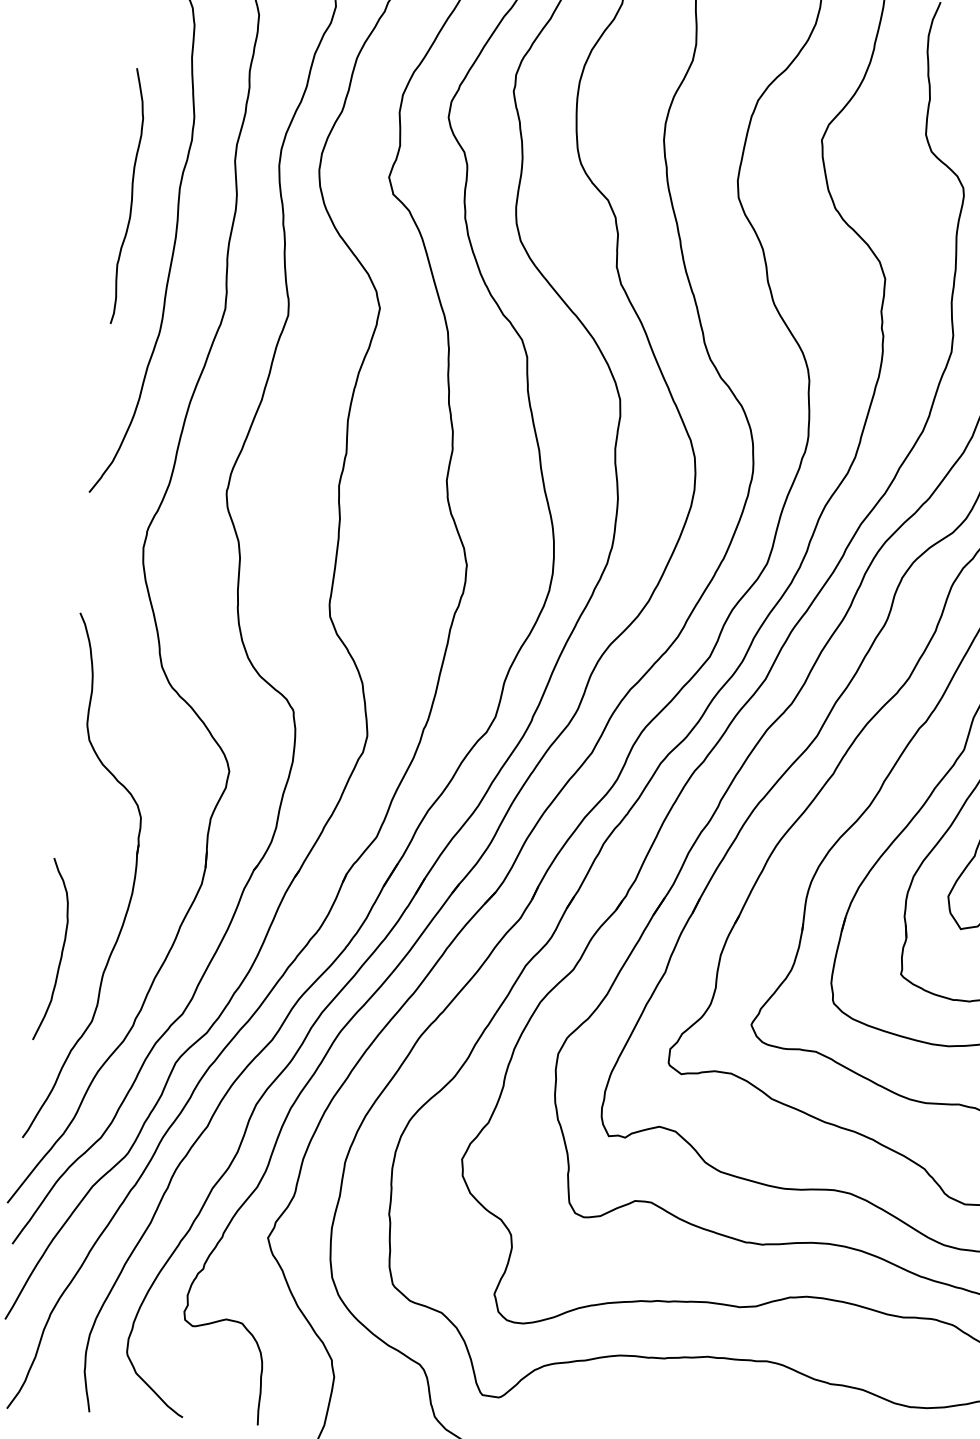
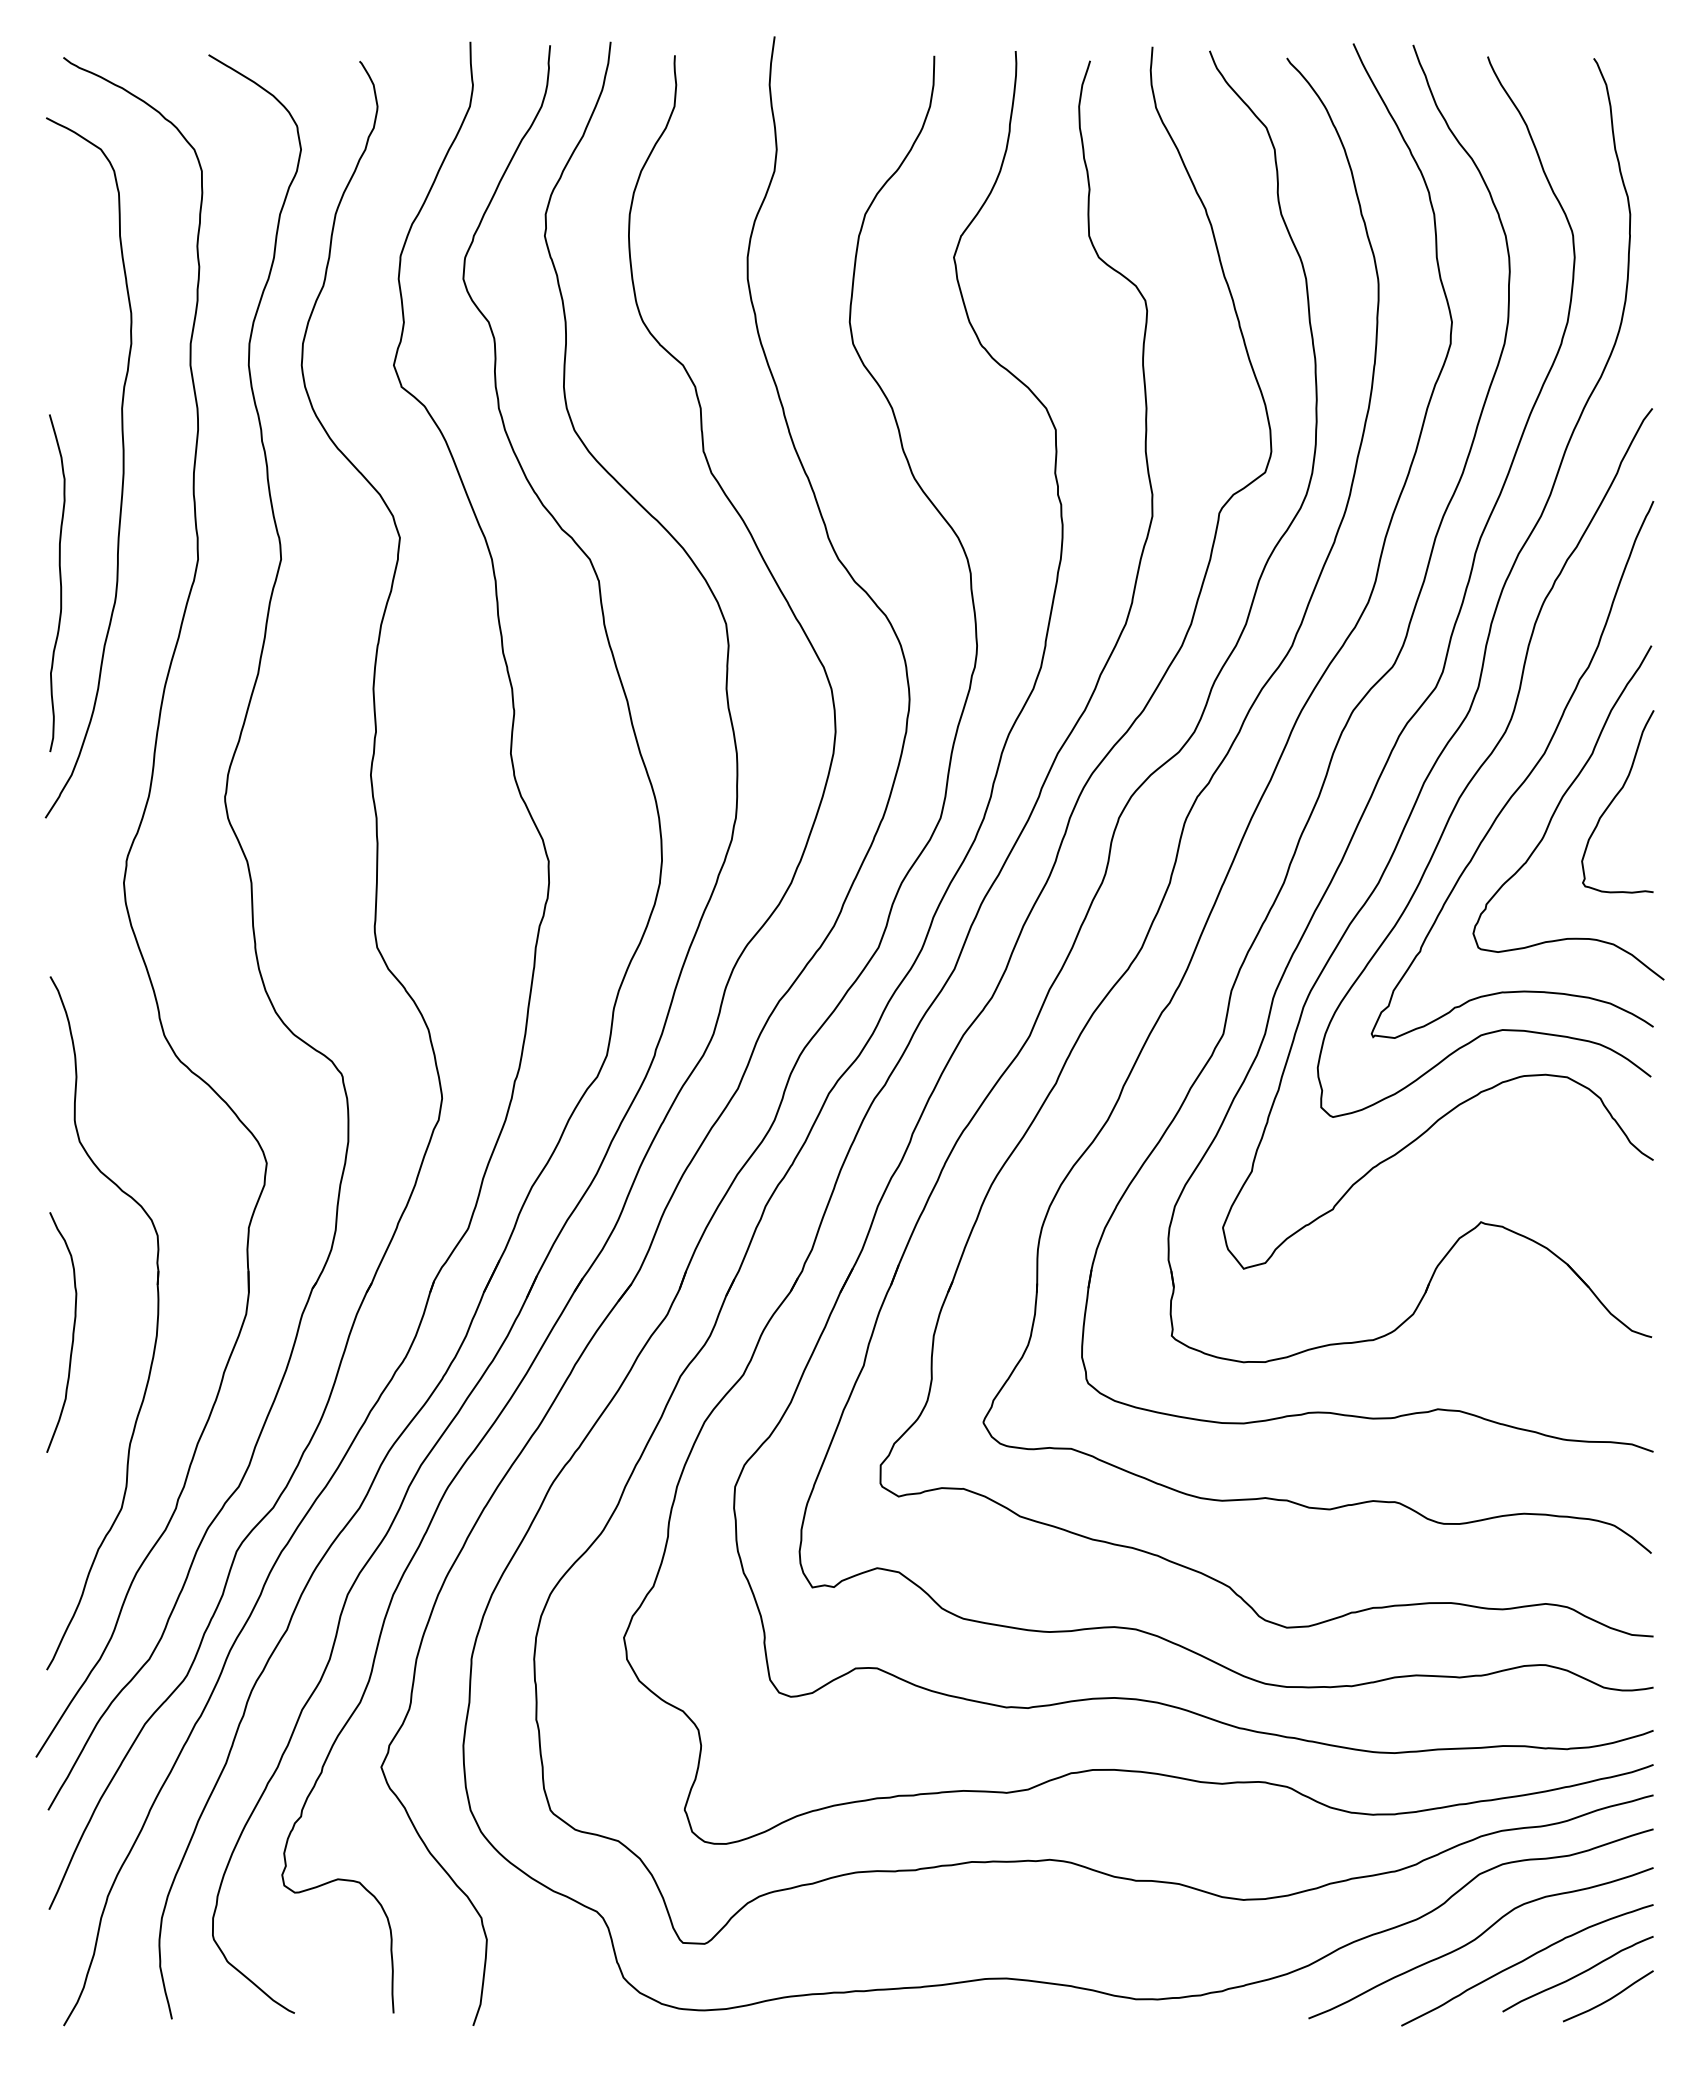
curve: (131, 195) -> (59, 581), moved
curve: (61, 950) -> (72, 1332), moved

